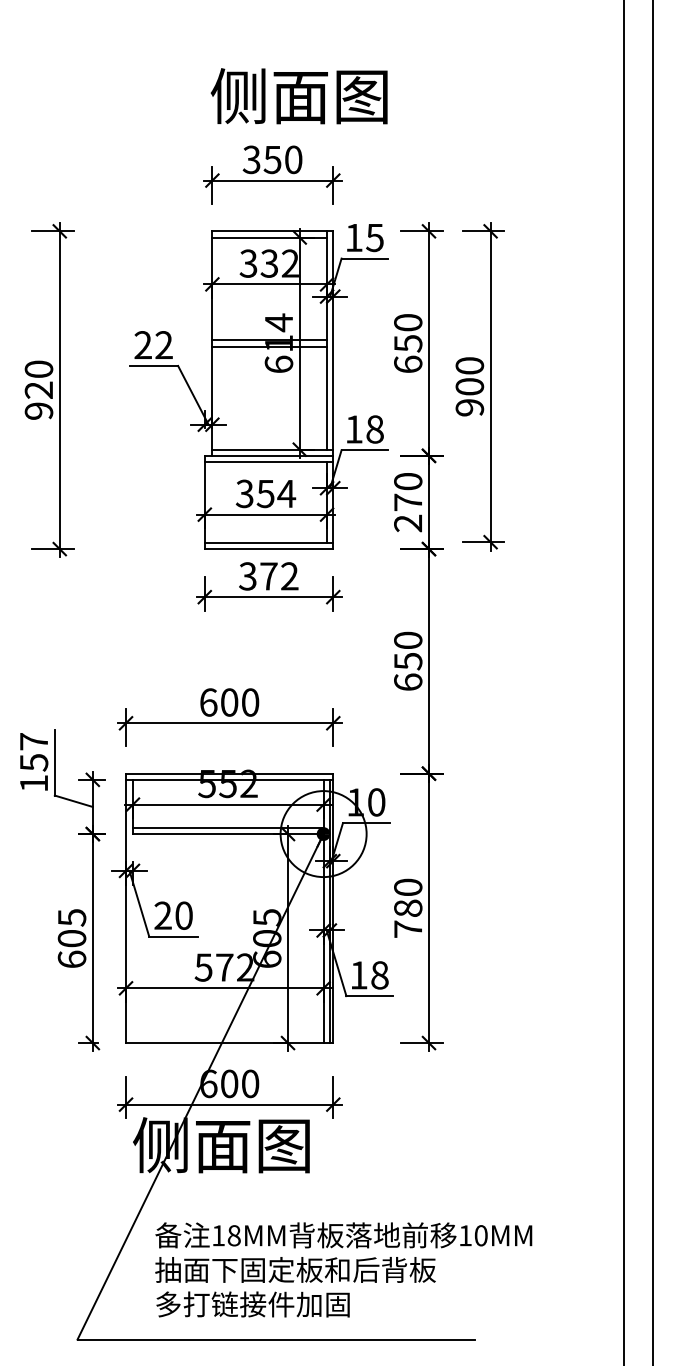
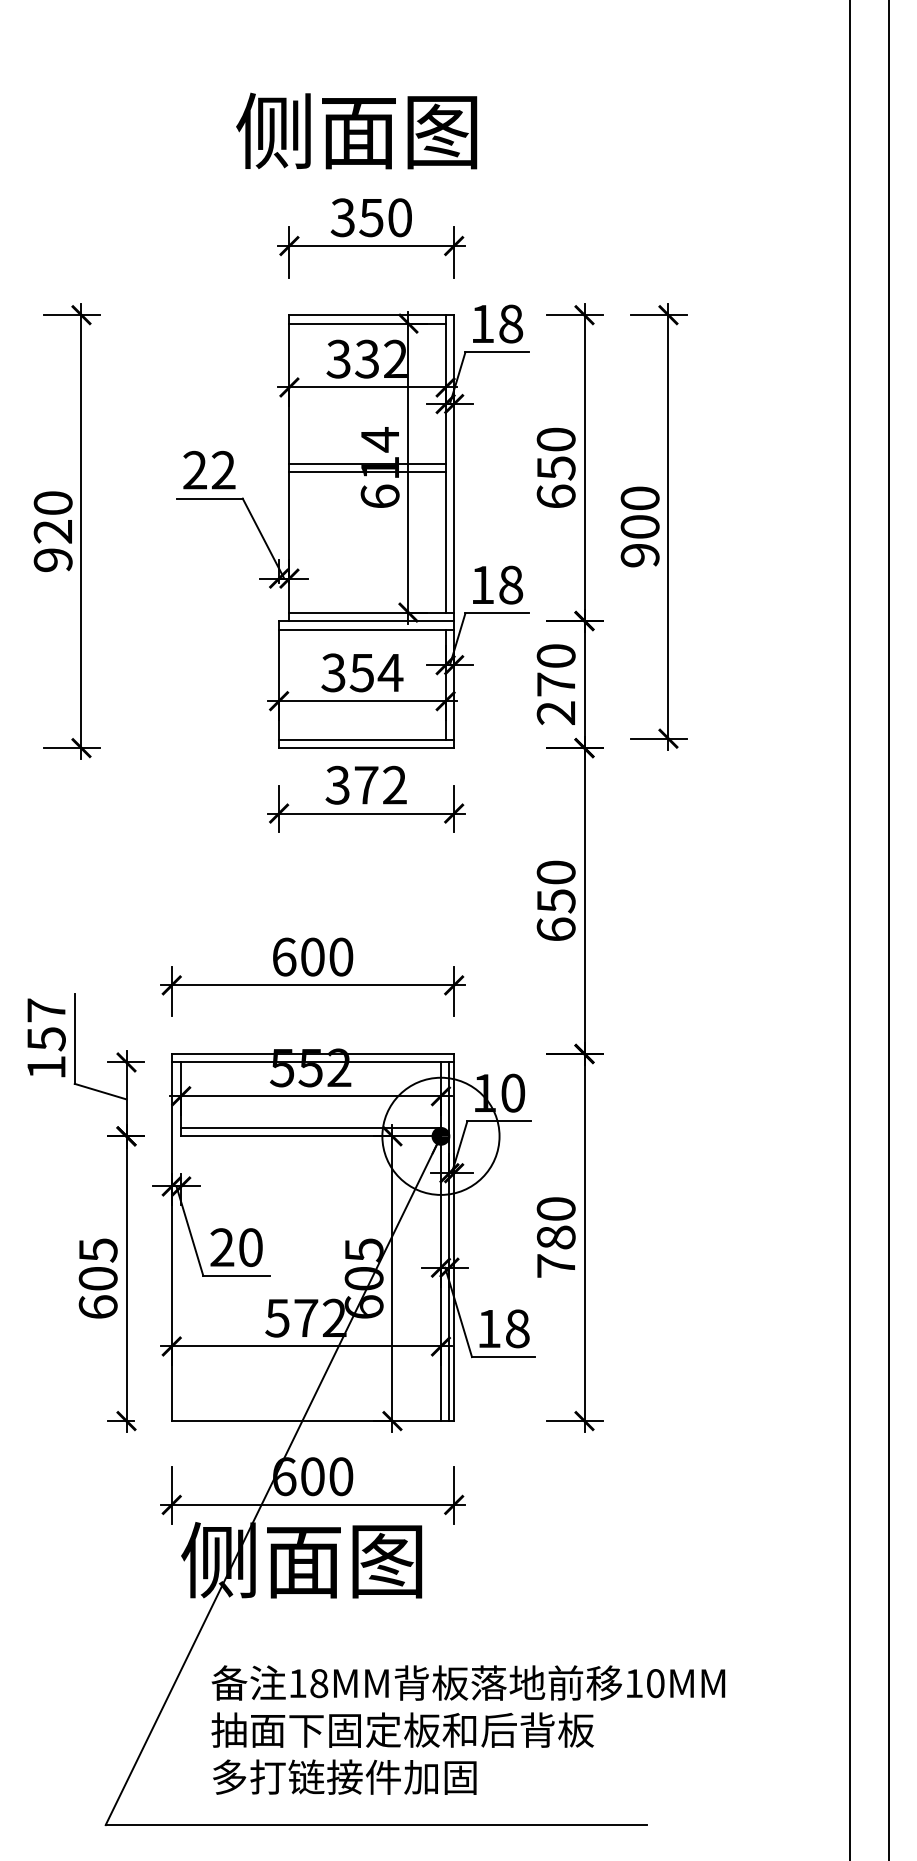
text: (299, 95) -> (356, 130), moved
text: (374, 237) -> (510, 323), 15 -> 18

